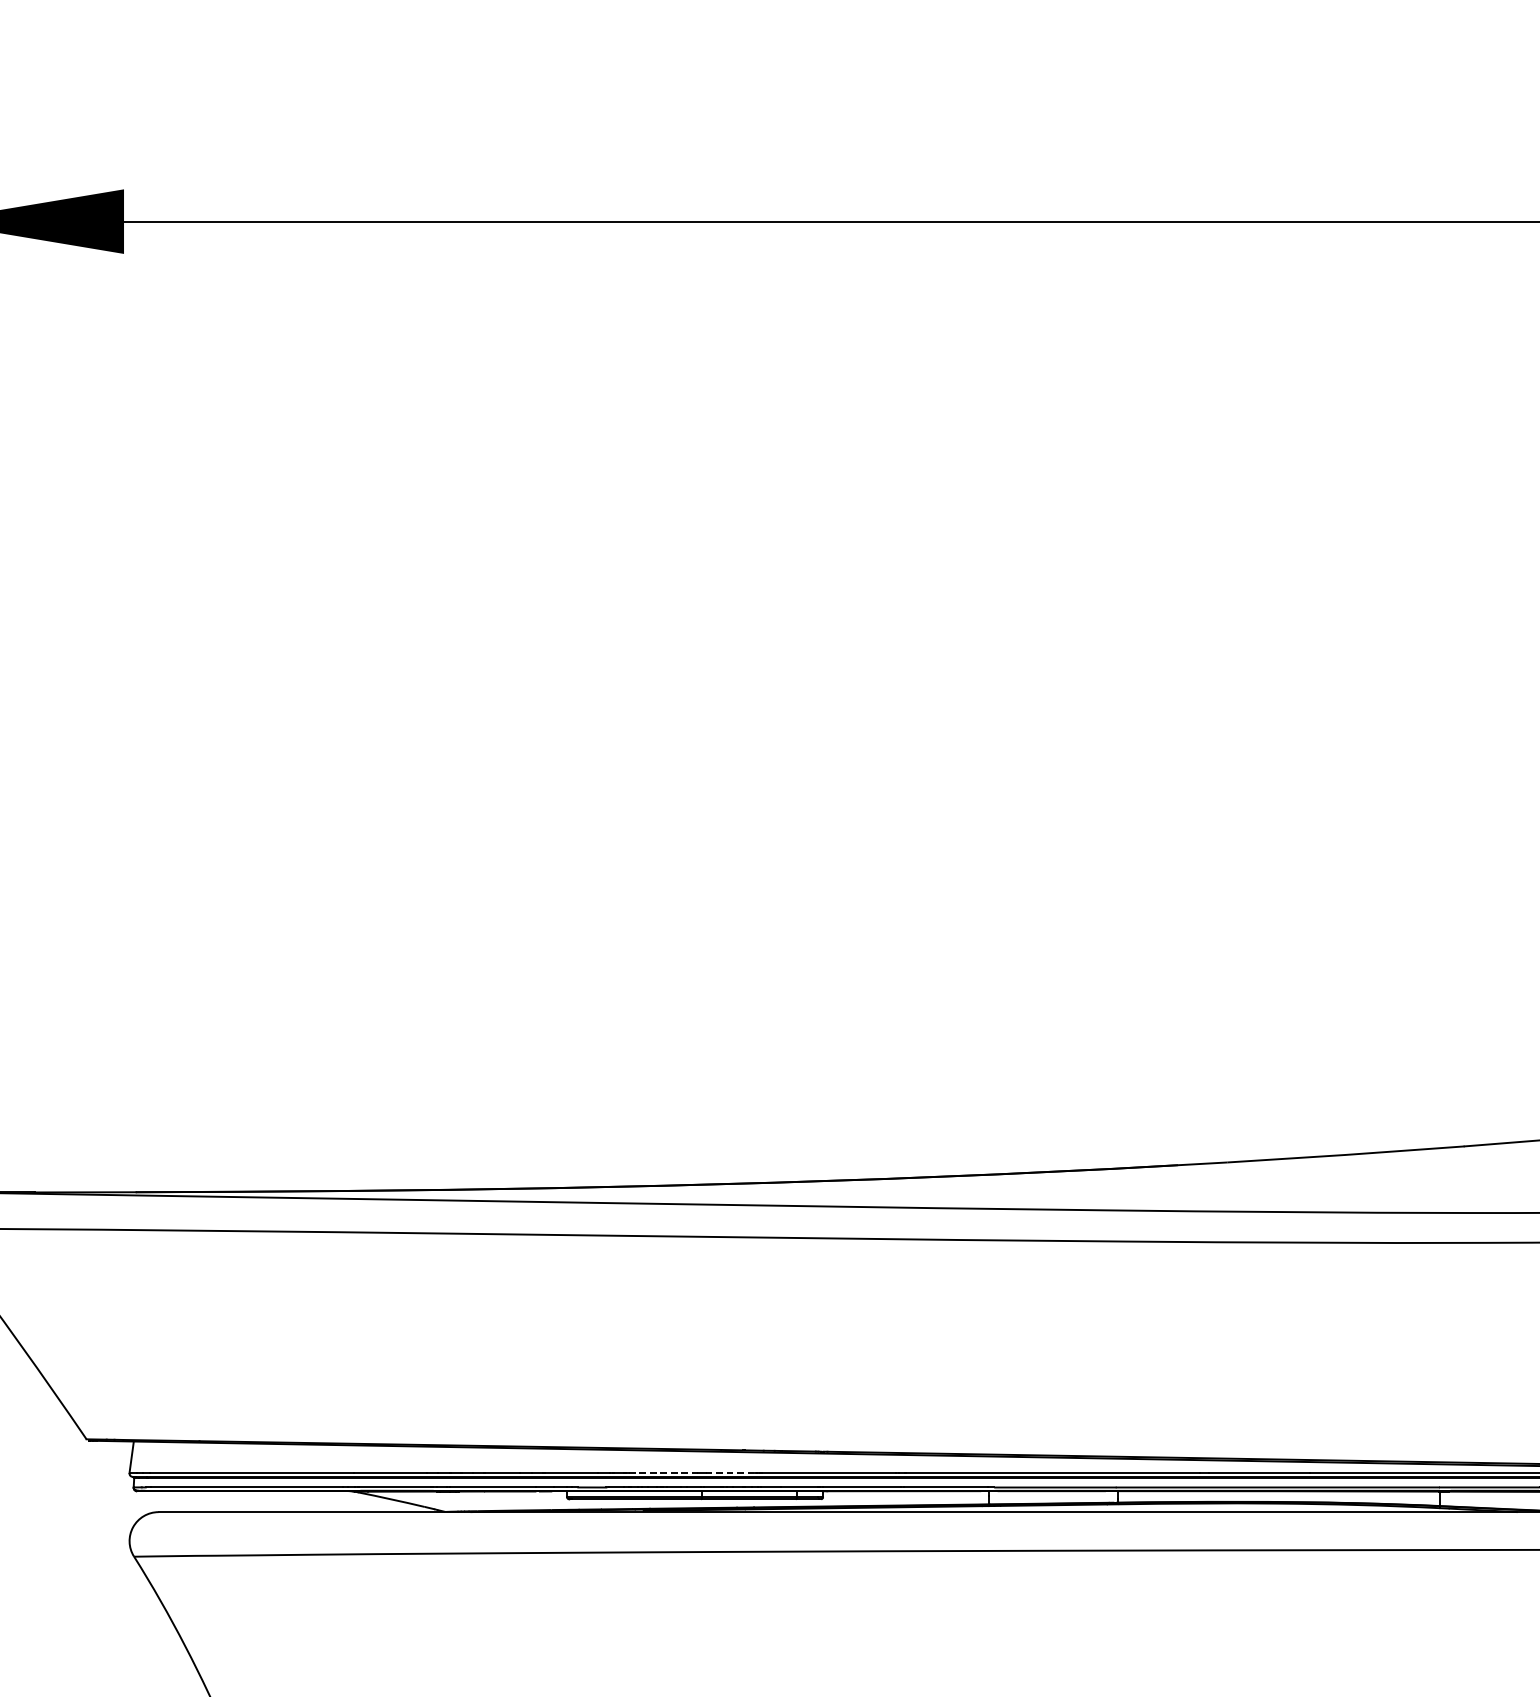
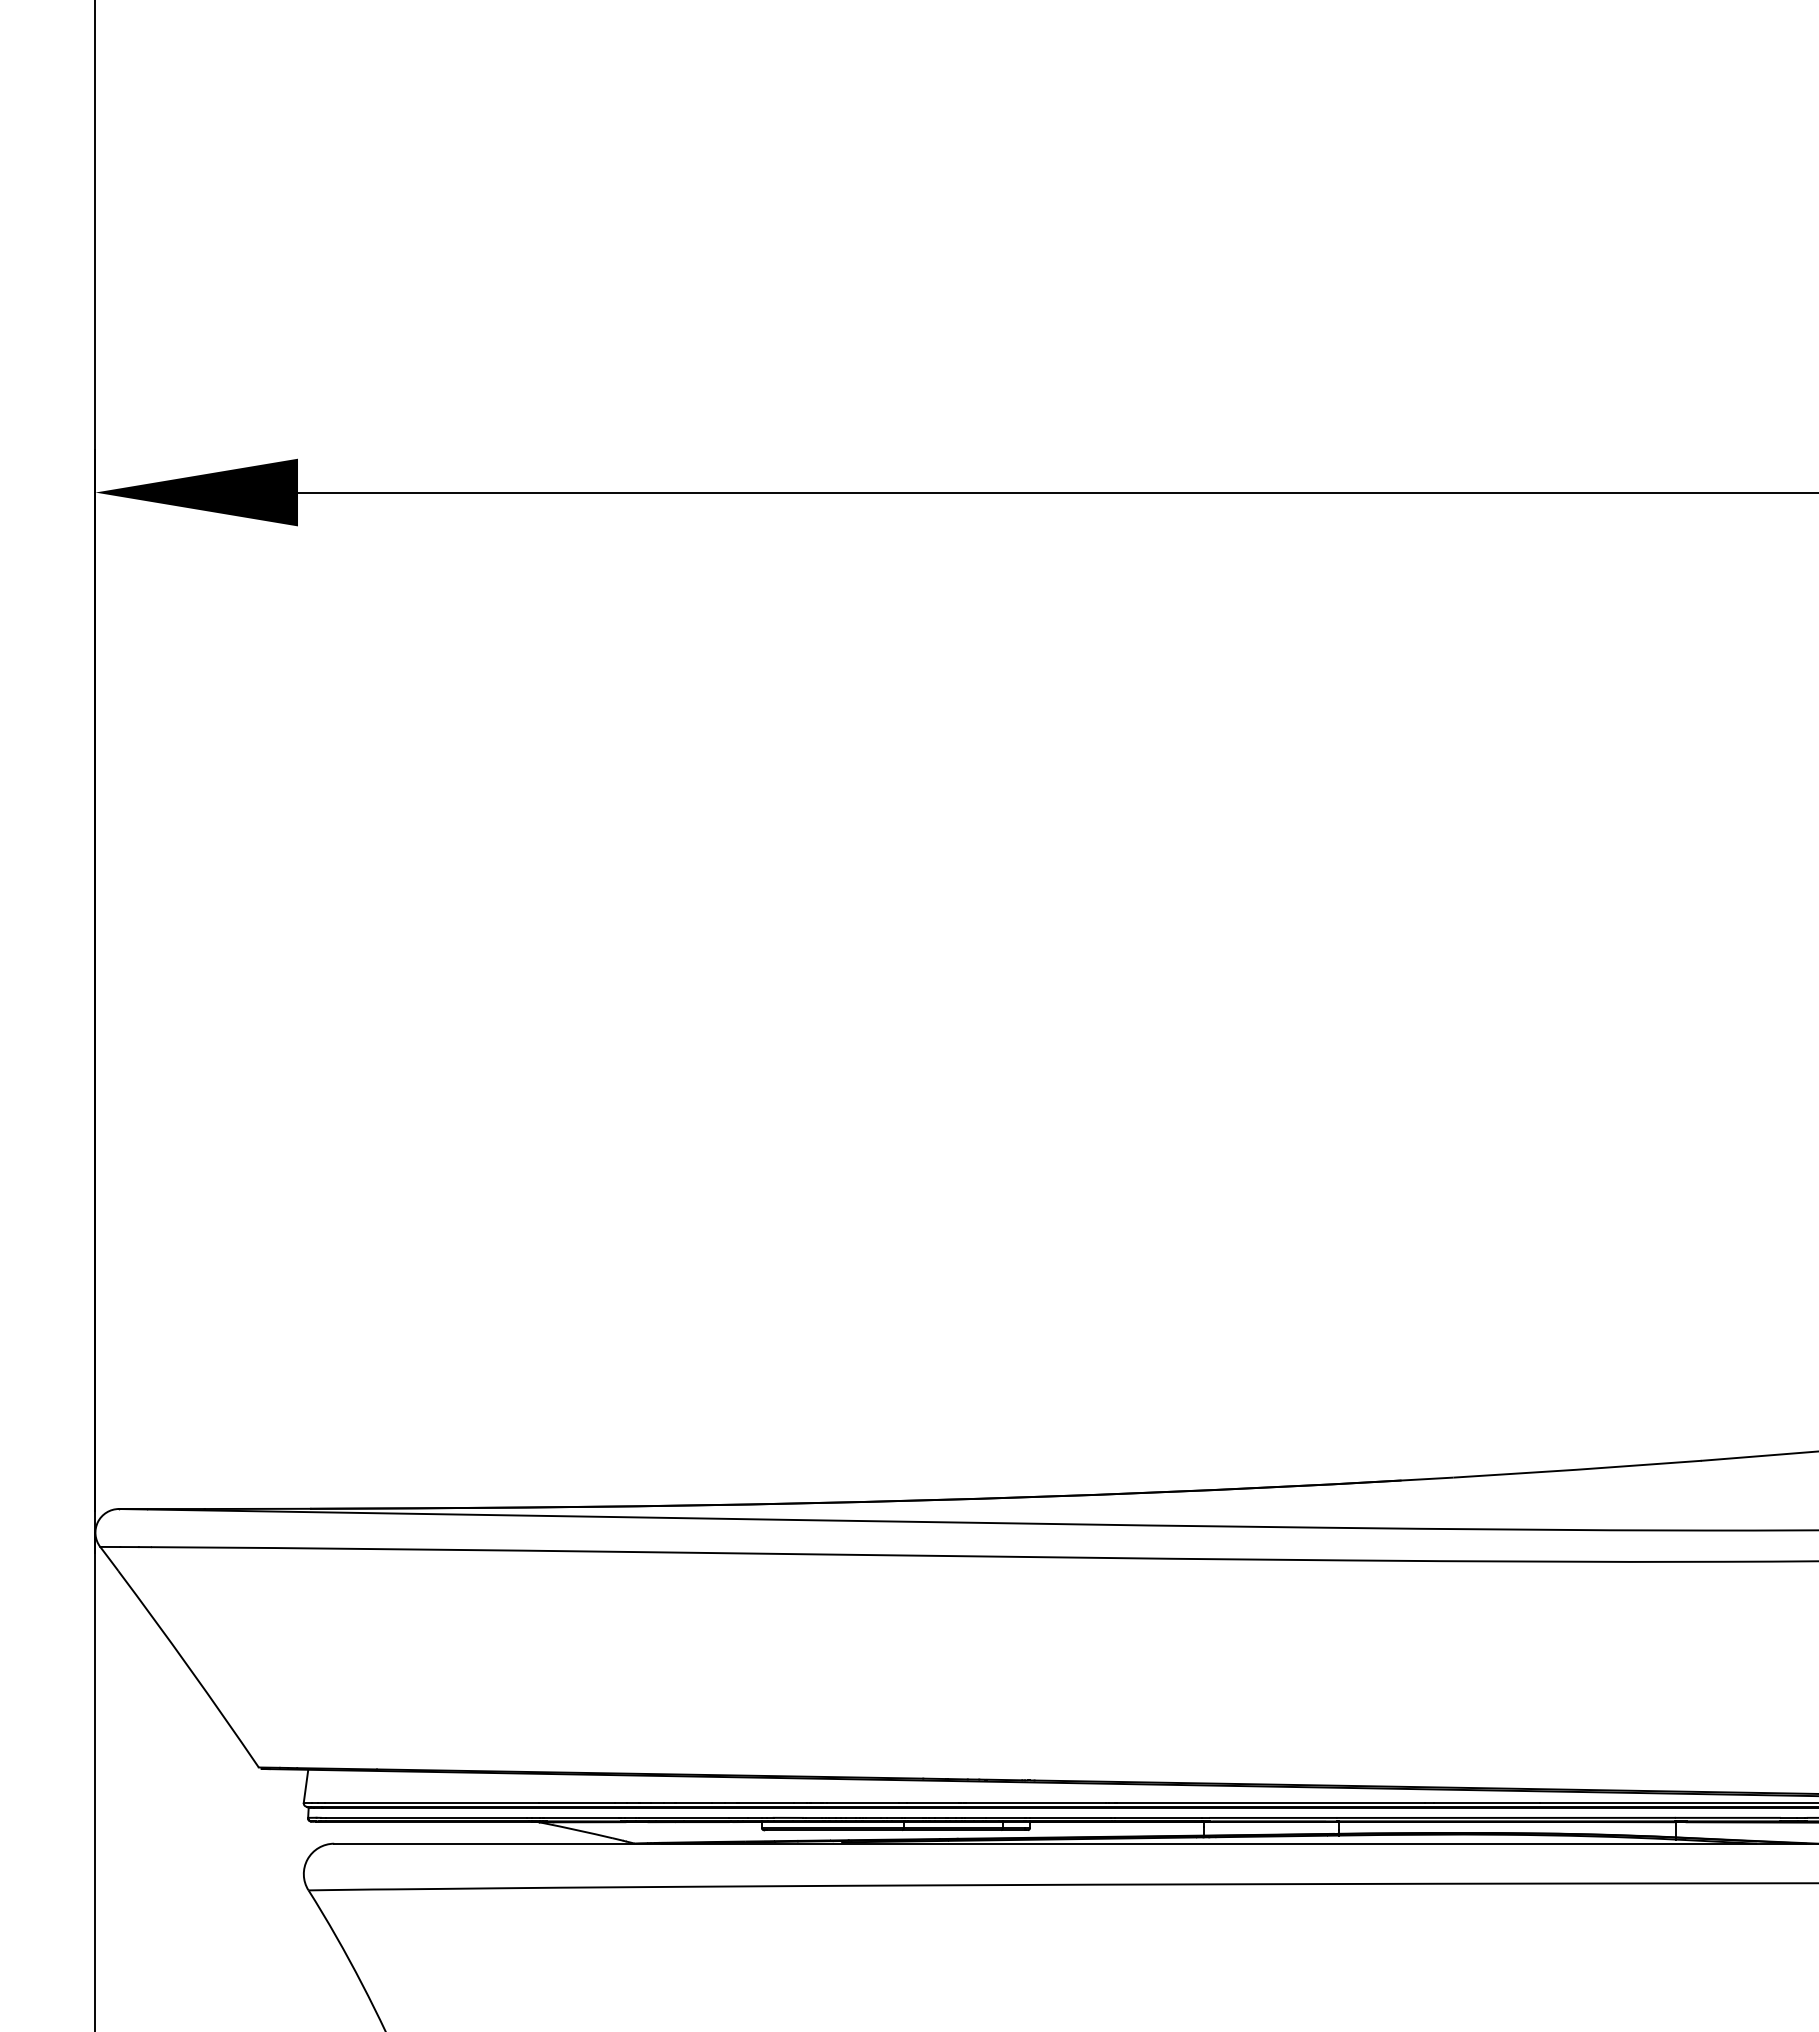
line: (664, 1472) -> (863, 1802), dashed -> solid
line: (730, 1472) -> (932, 1802), dashed -> solid

